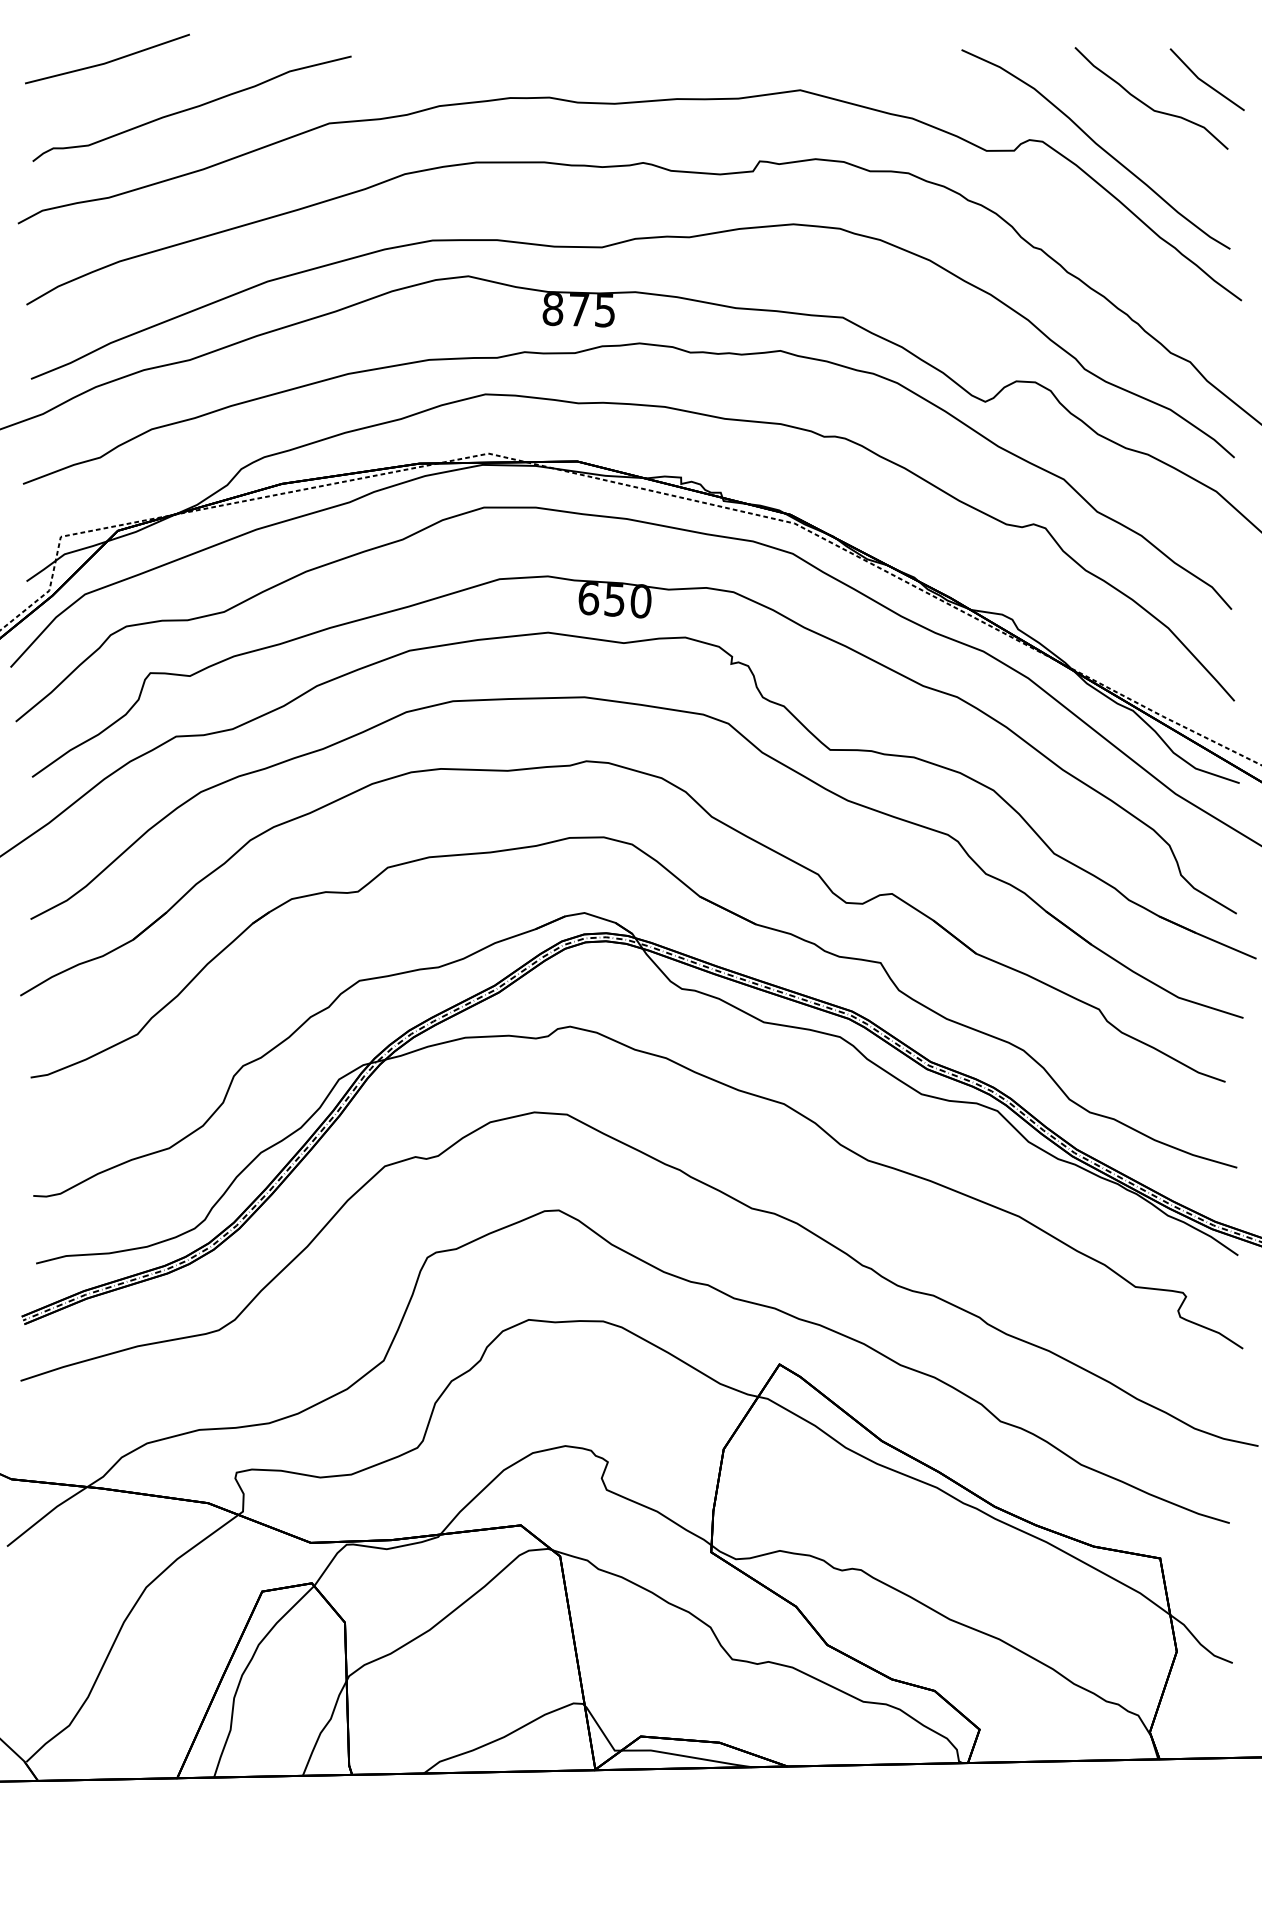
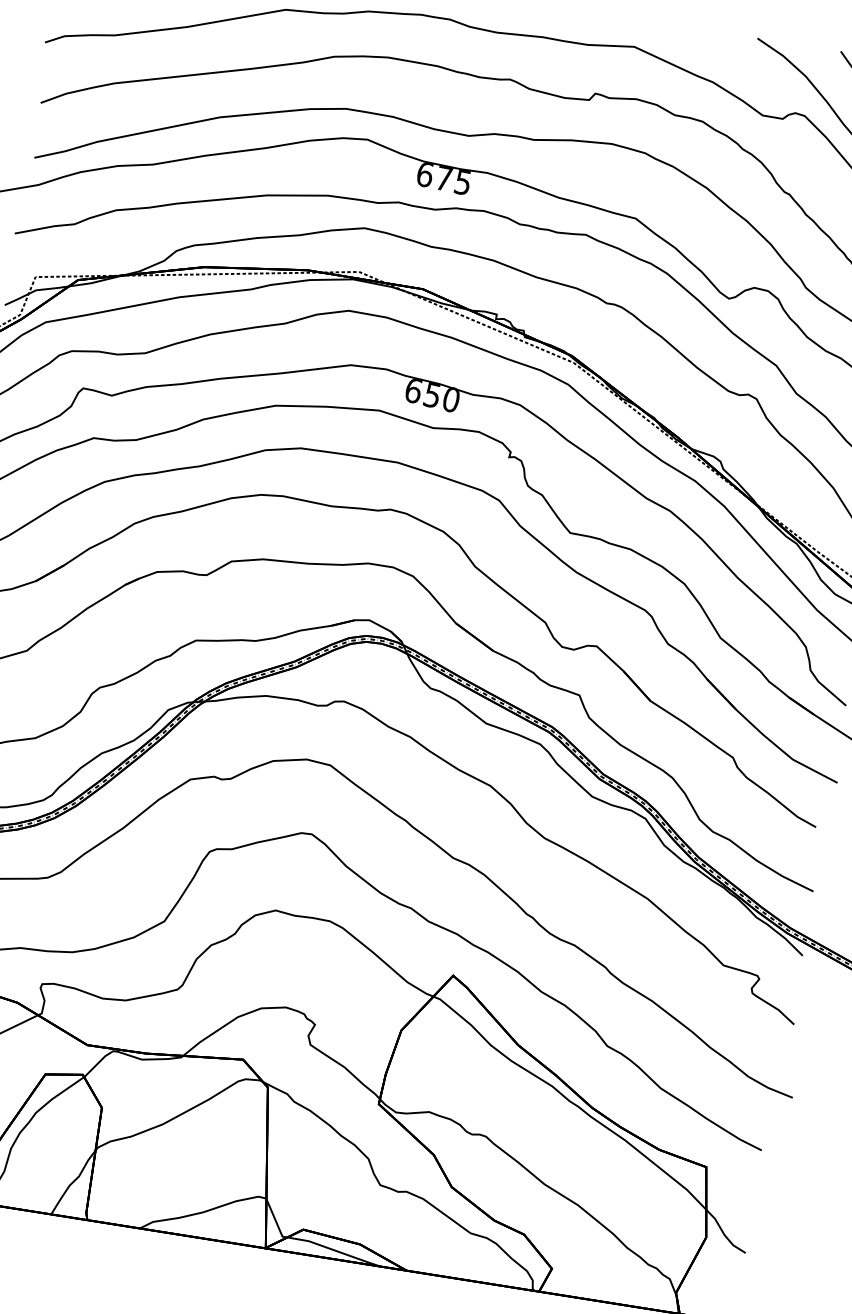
text: (552, 309) -> (424, 174), 875 -> 675

